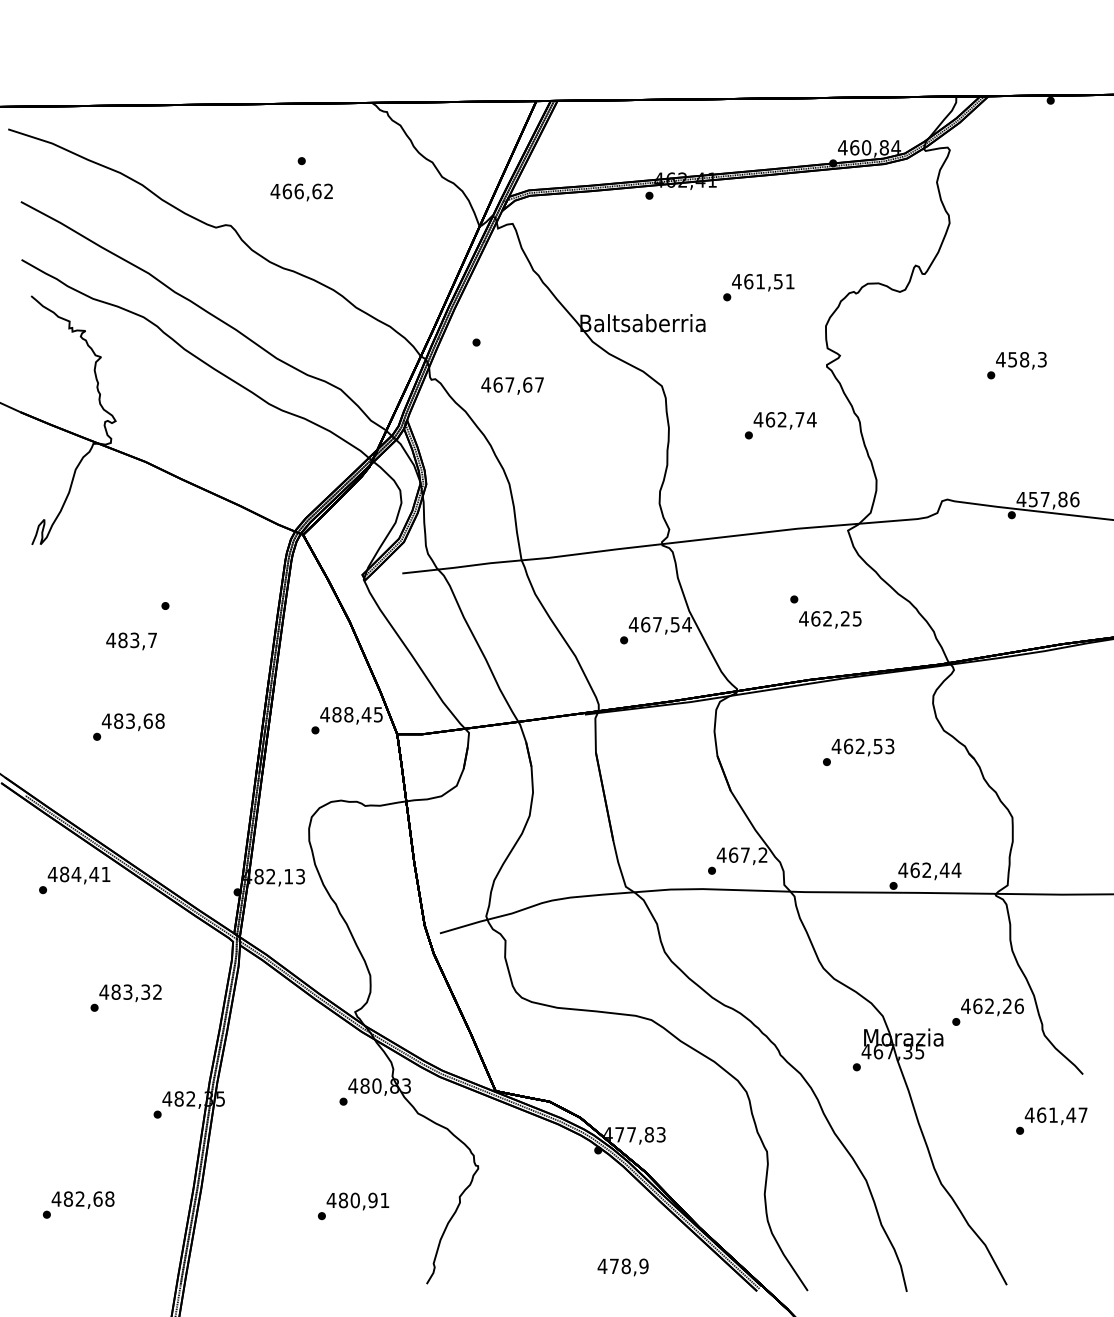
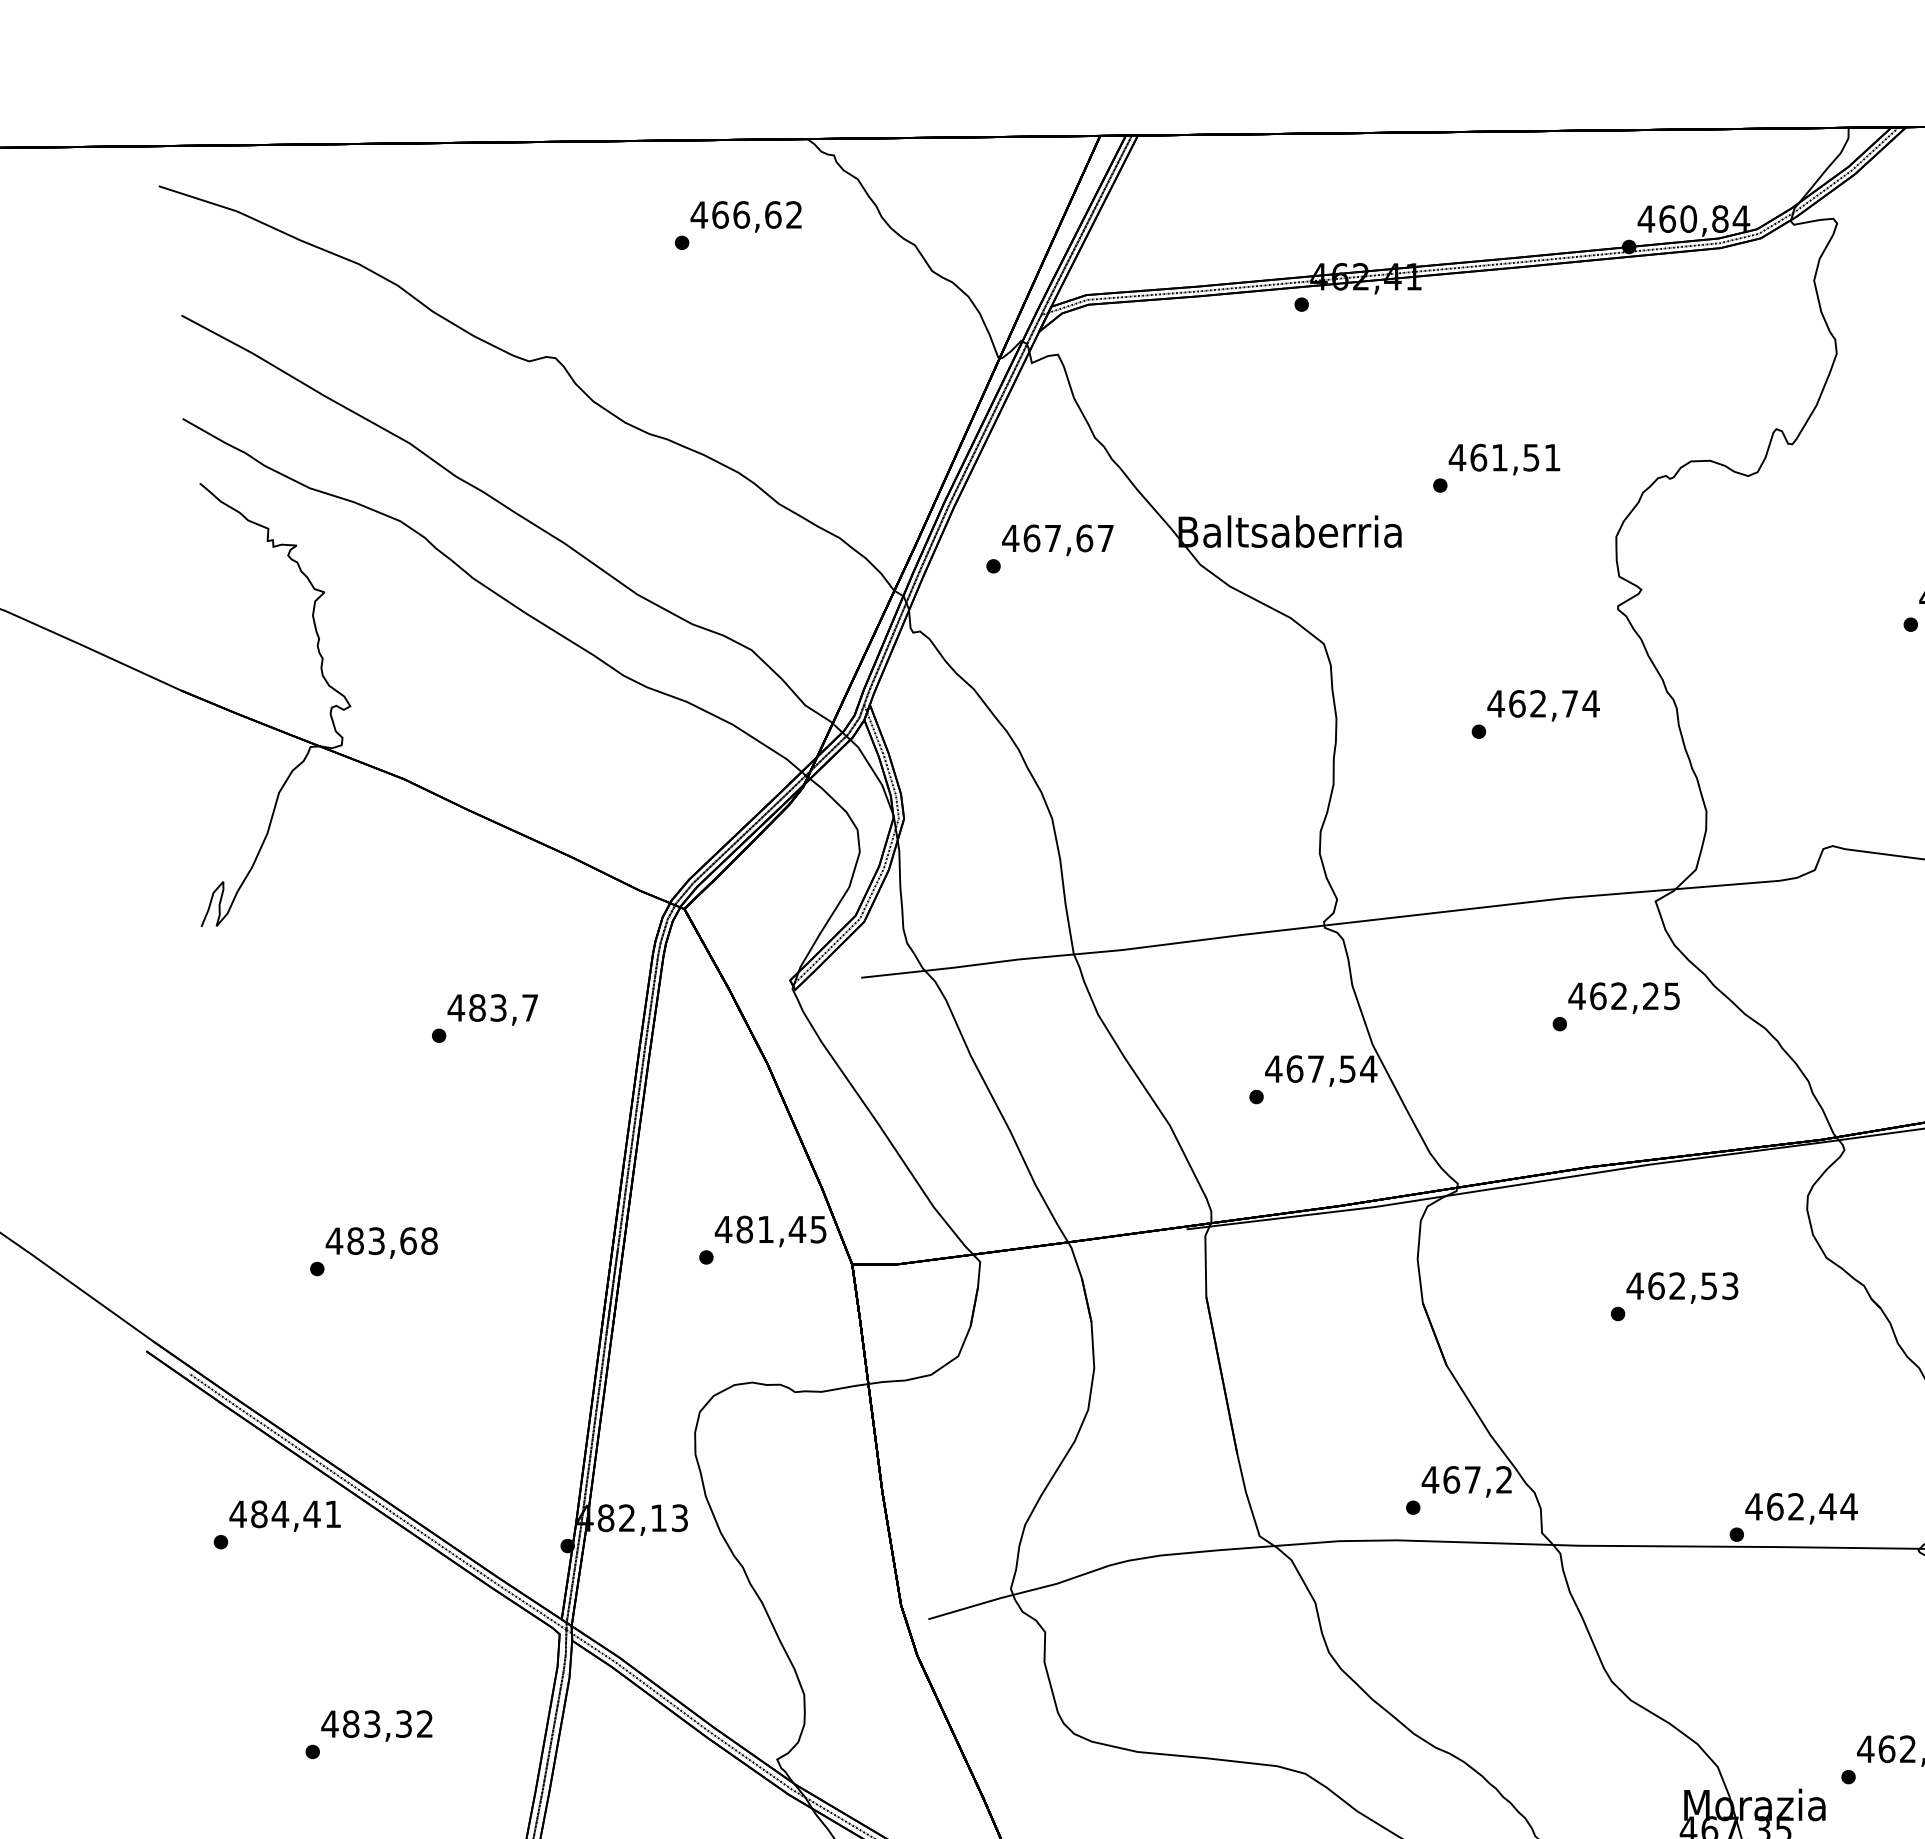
text: (301, 192) -> (745, 216), moved
text: (512, 385) -> (1057, 539), moved
text: (830, 619) -> (1624, 997), moved
text: (131, 641) -> (492, 1009), moved
text: (348, 714) -> (765, 1229), 488,45 -> 481,45

